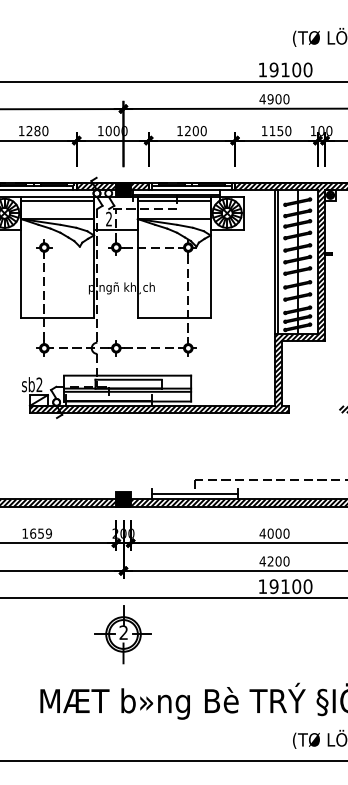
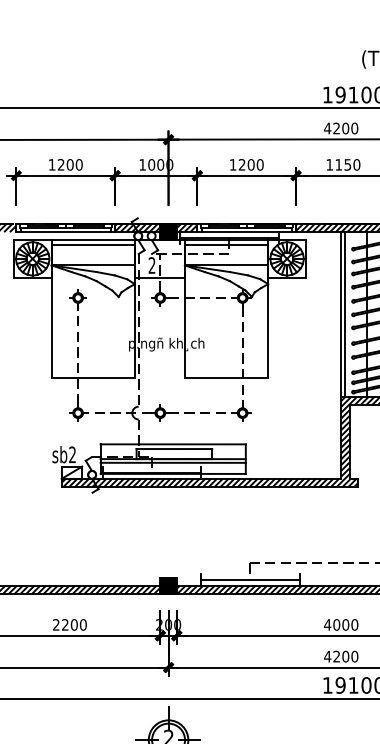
text: (270, 99) -> (336, 128), 4900 -> 4200
text: (37, 130) -> (70, 164), 1280 -> 1200
text: (36, 533) -> (69, 624), 1659 -> 2200

